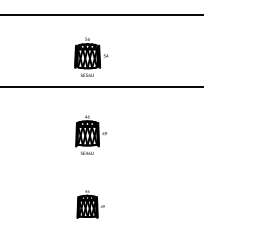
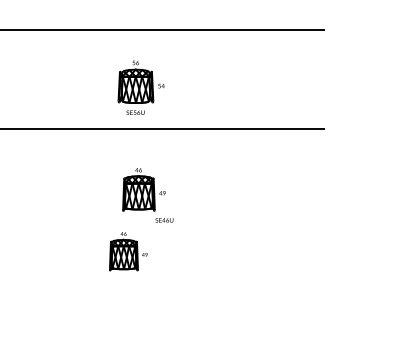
part: (90, 57) -> (140, 87), moved
part: (90, 130) -> (143, 189), moved
part: (90, 204) -> (128, 251), moved

